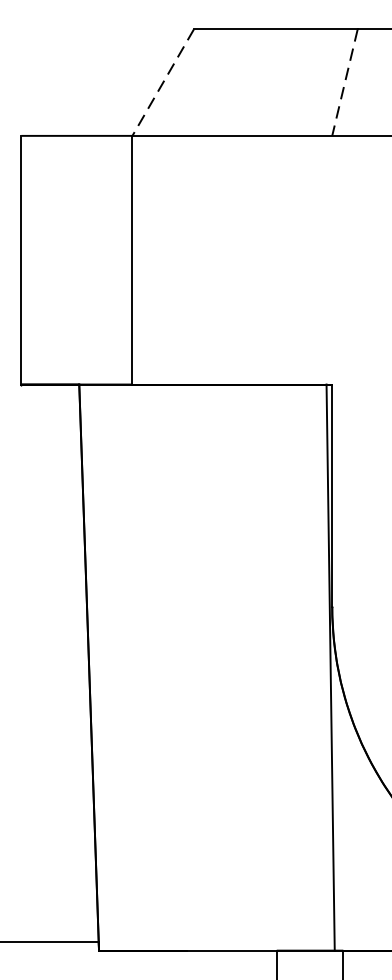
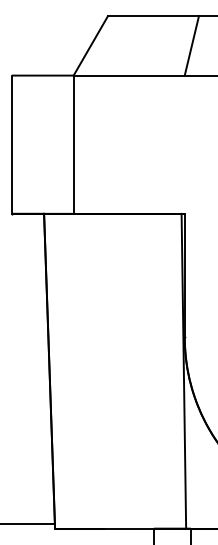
line: (162, 83) -> (90, 46), dashed -> solid
line: (344, 83) -> (191, 46), dashed -> solid

